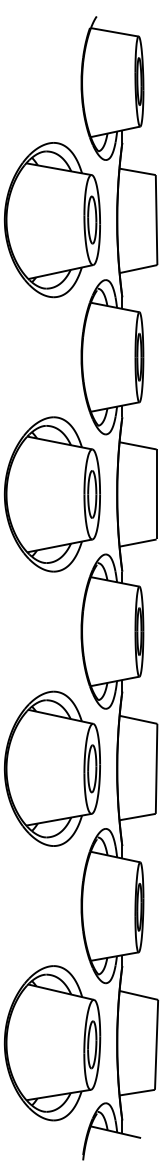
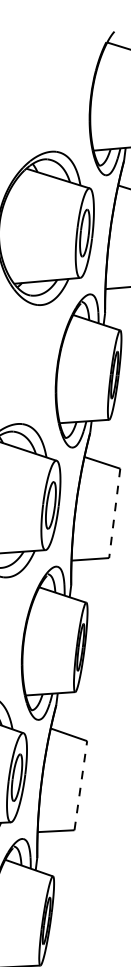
line: (156, 494) -> (114, 513), solid -> dashed
line: (156, 768) -> (80, 785), solid -> dashed

